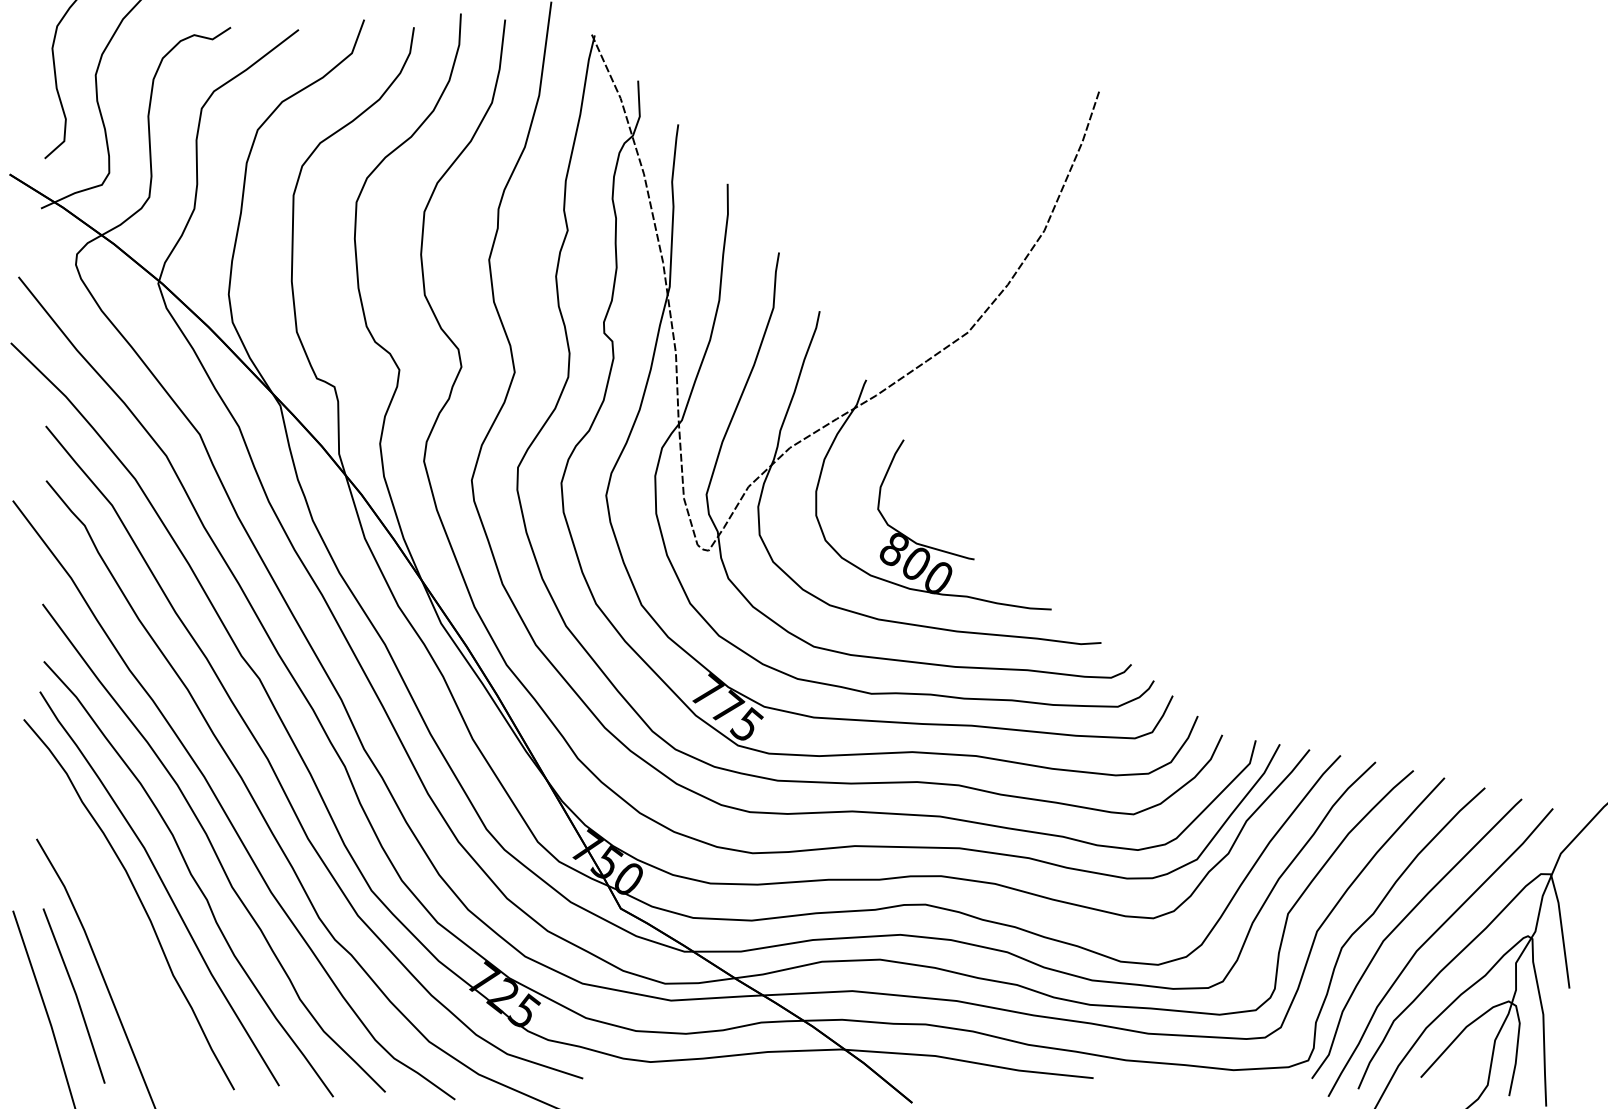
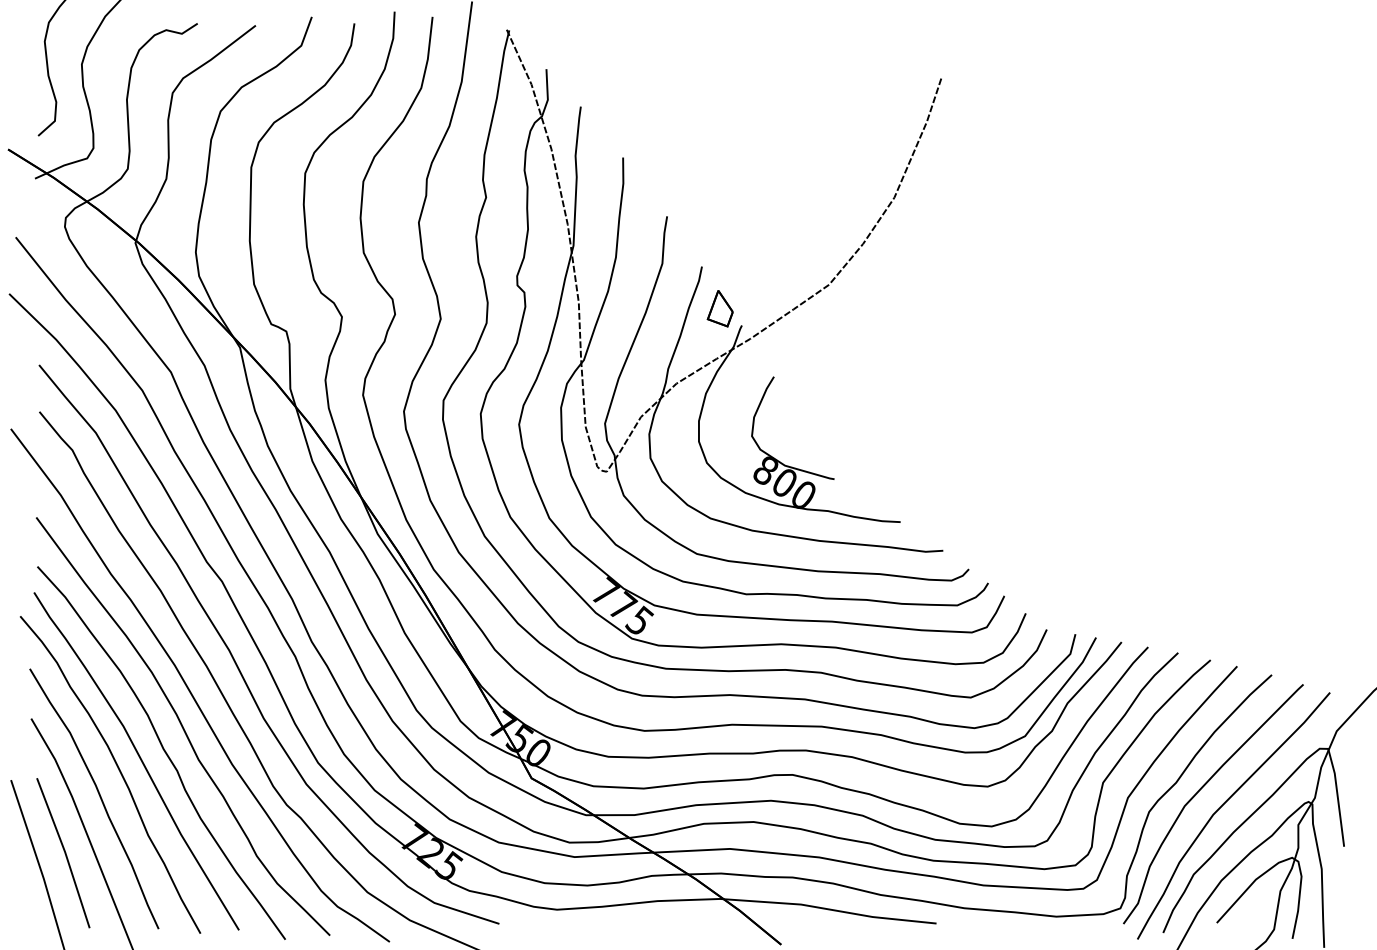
part: (840, 360) -> (719, 308), added
curve: (116, 930) -> (99, 797), added

